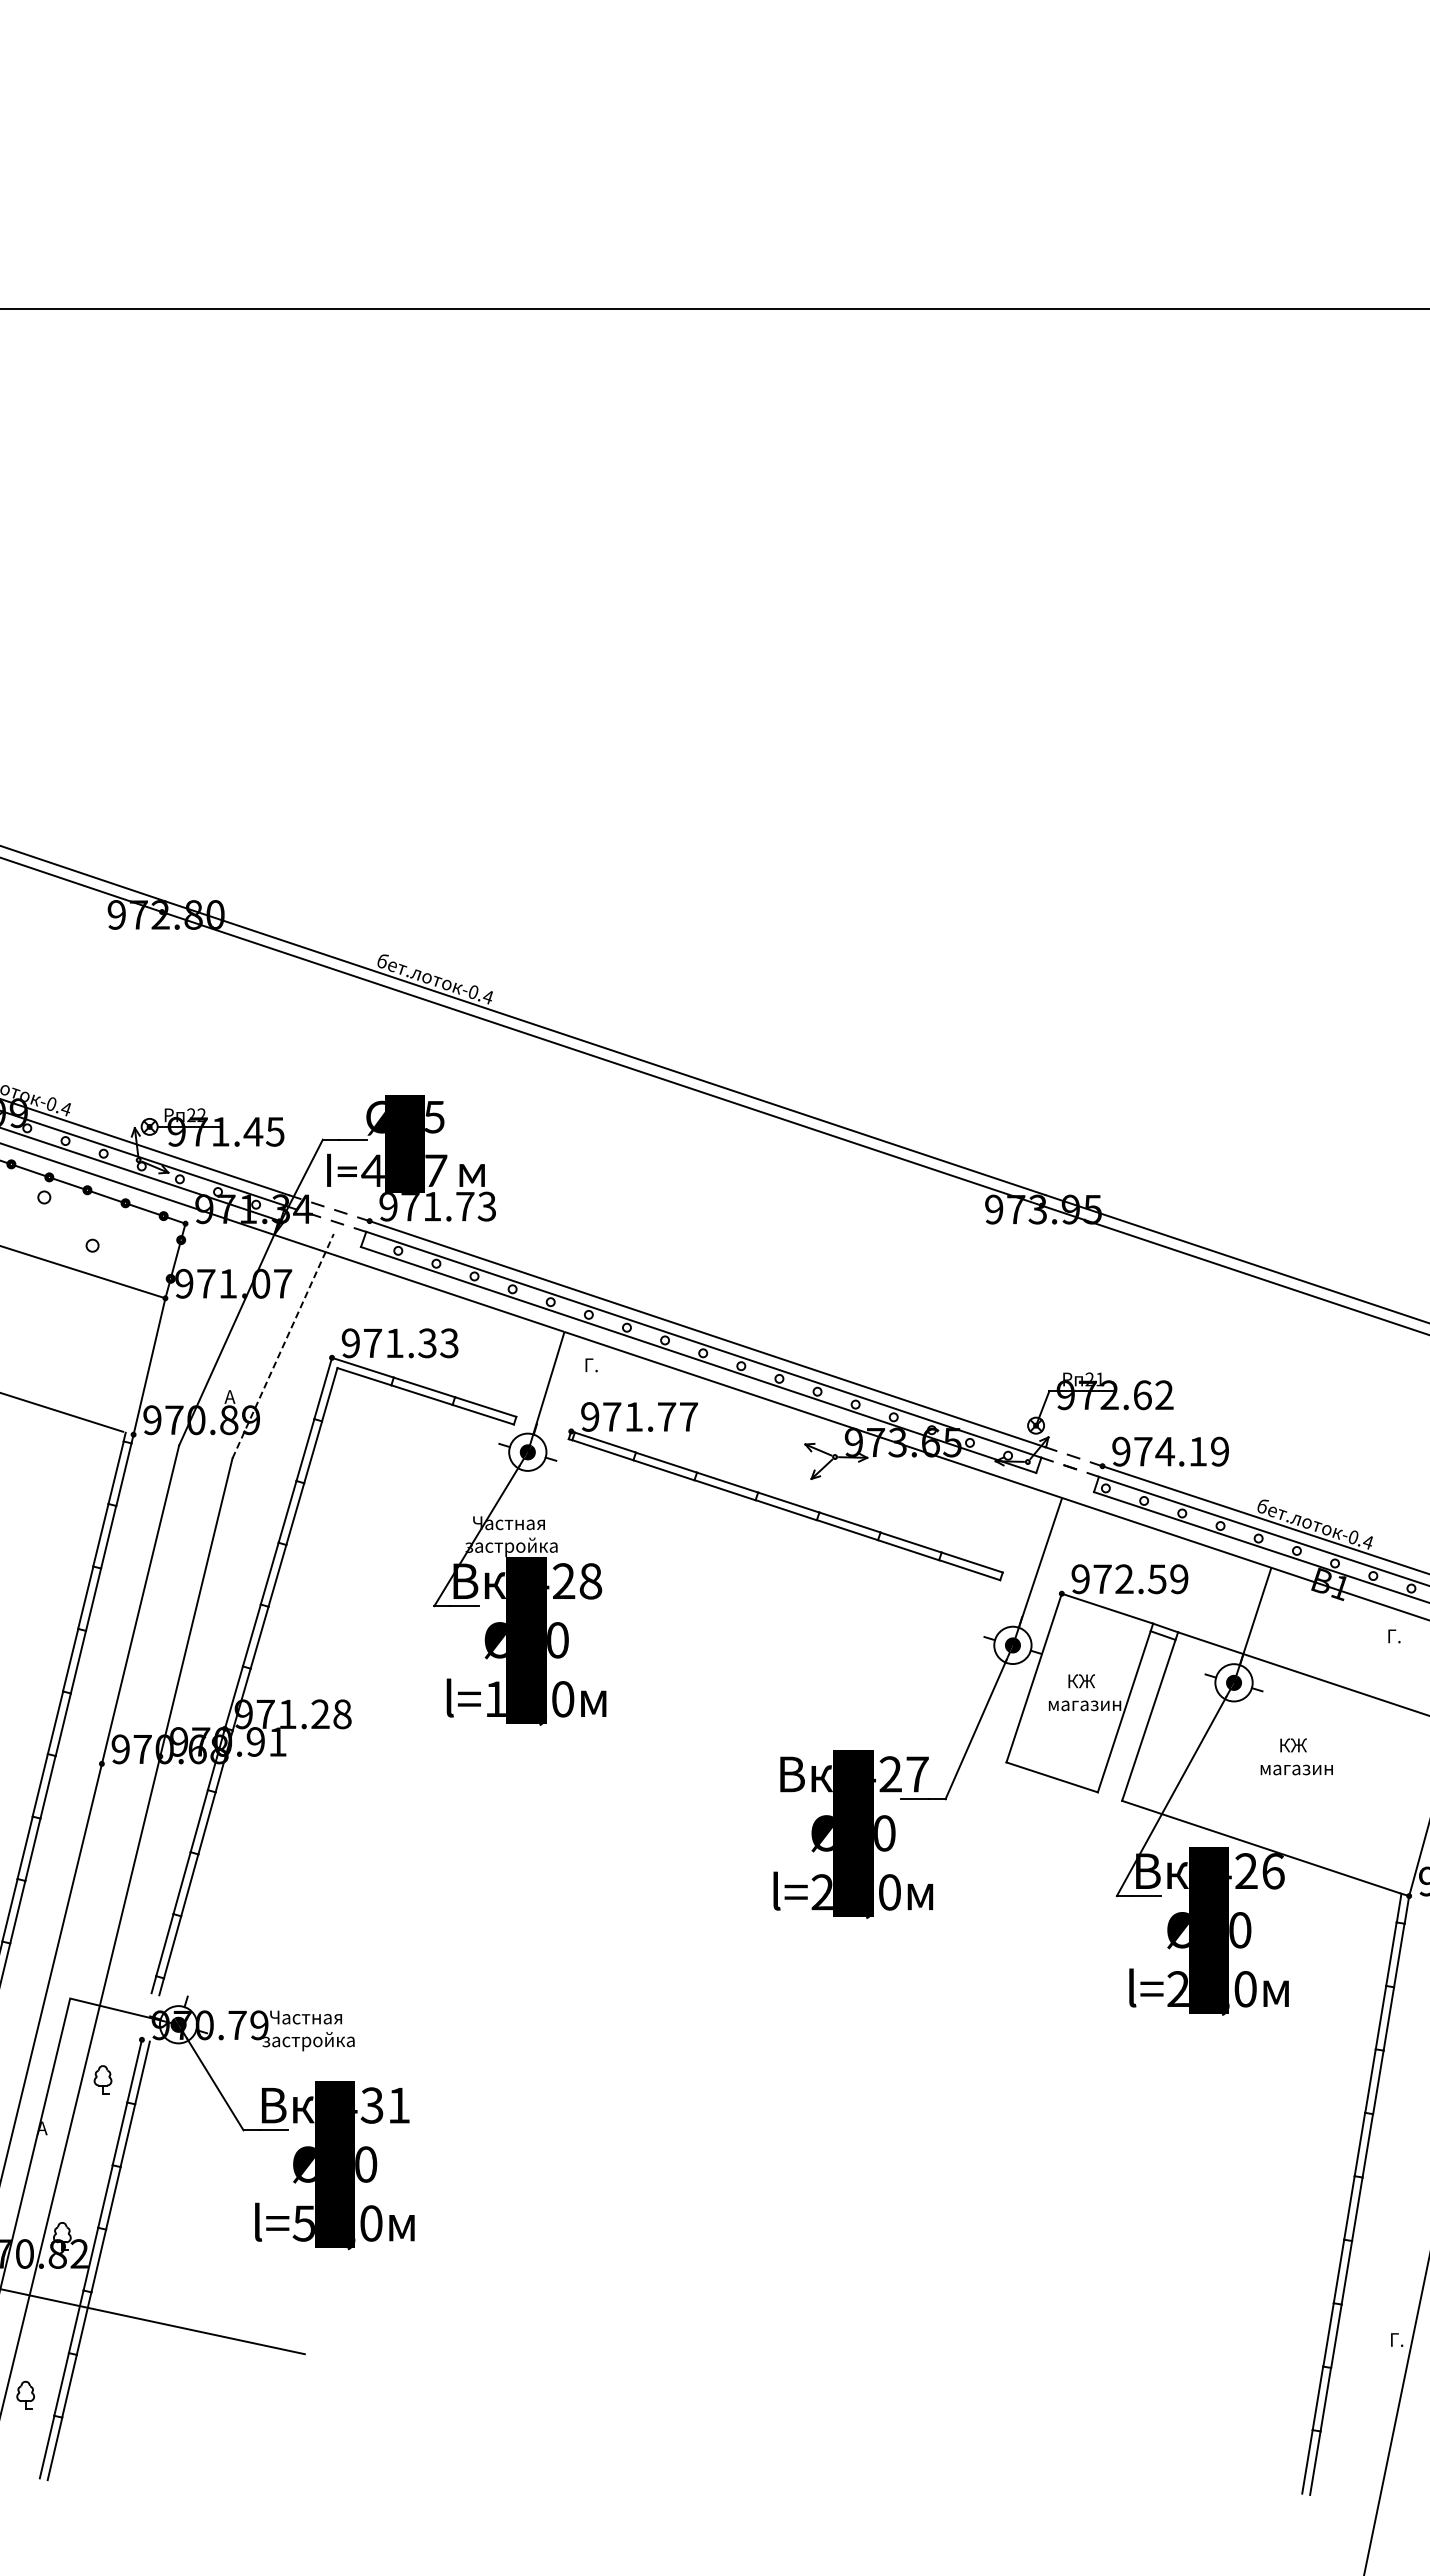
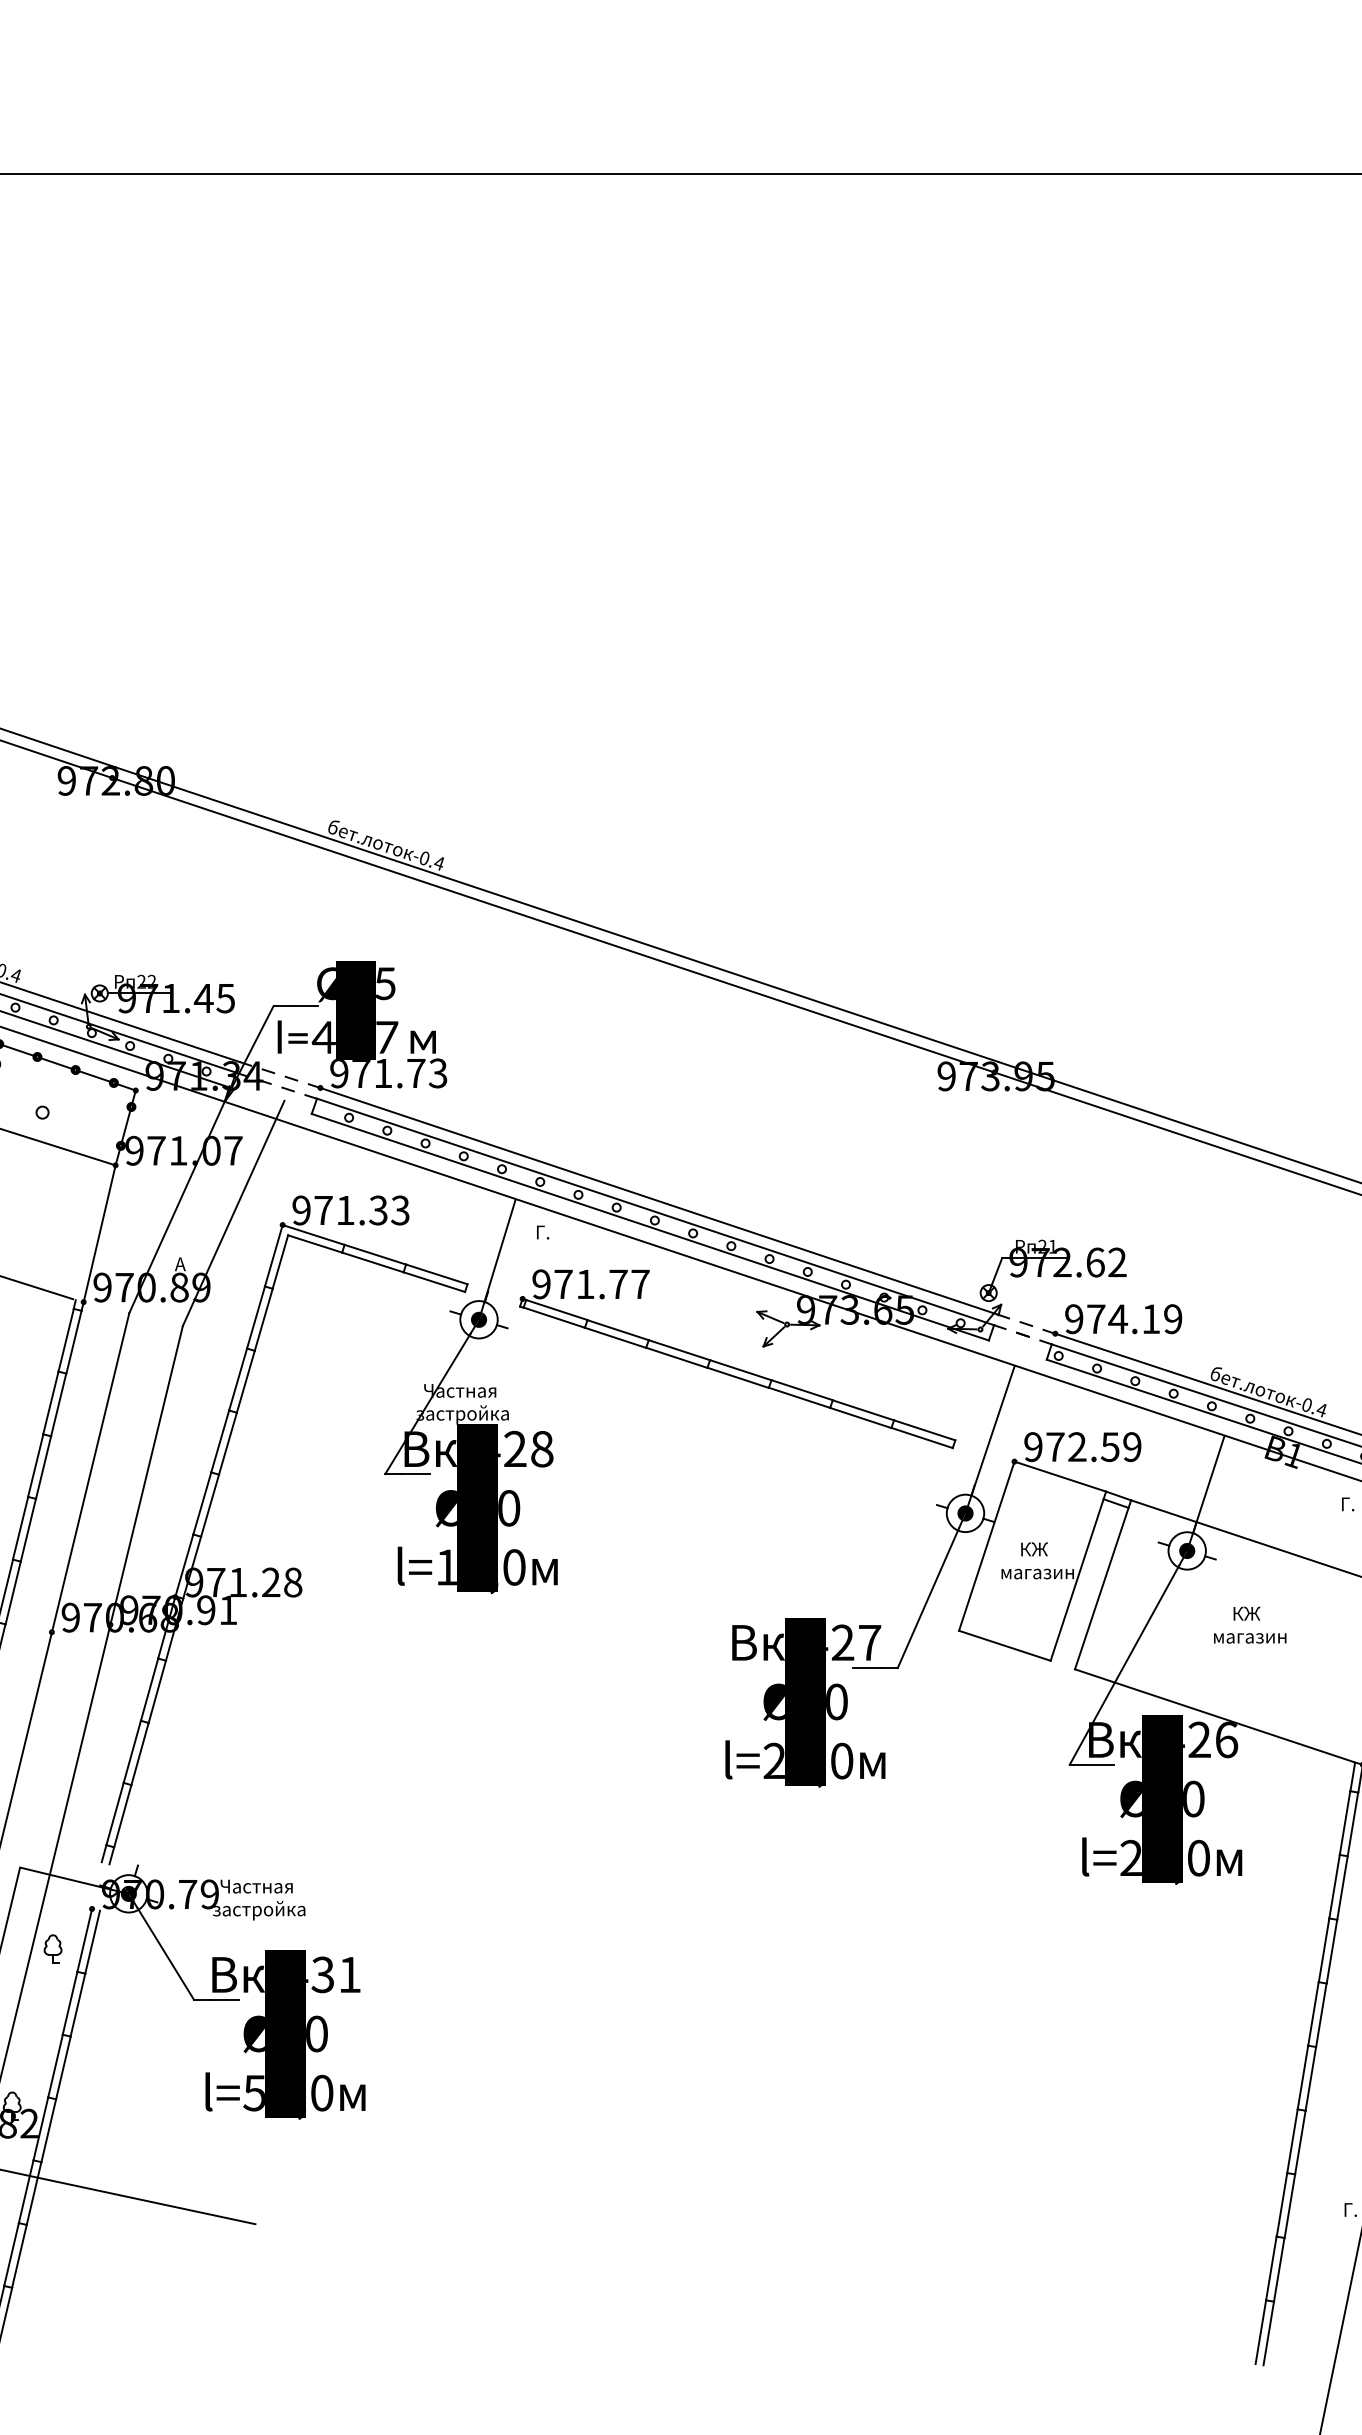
line: (283, 1345) -> (234, 1212), dashed -> solid

